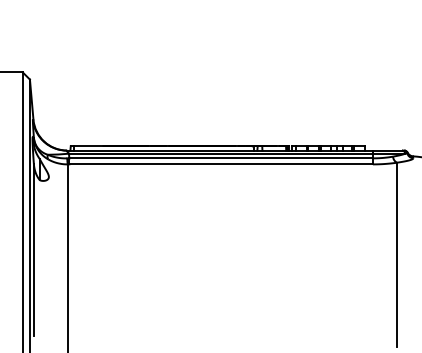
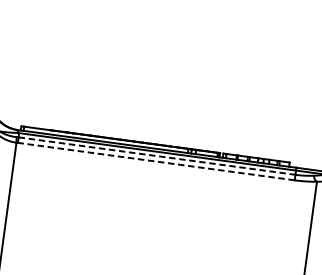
line: (221, 158) -> (157, 156), solid -> dashed
line: (221, 164) -> (156, 161), solid -> dashed

